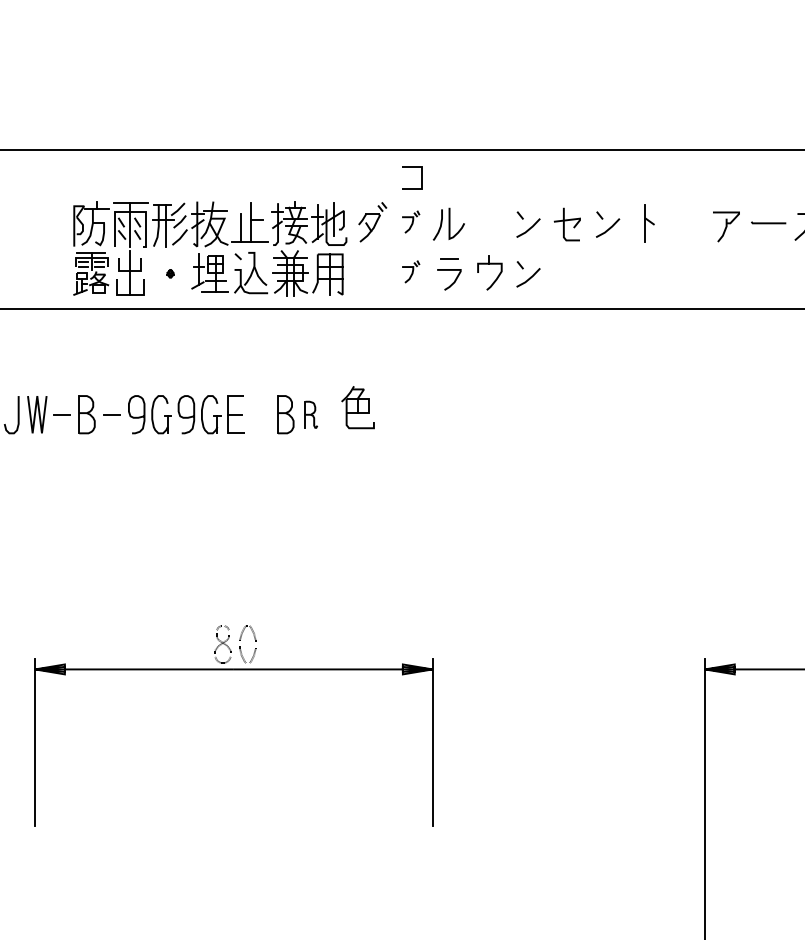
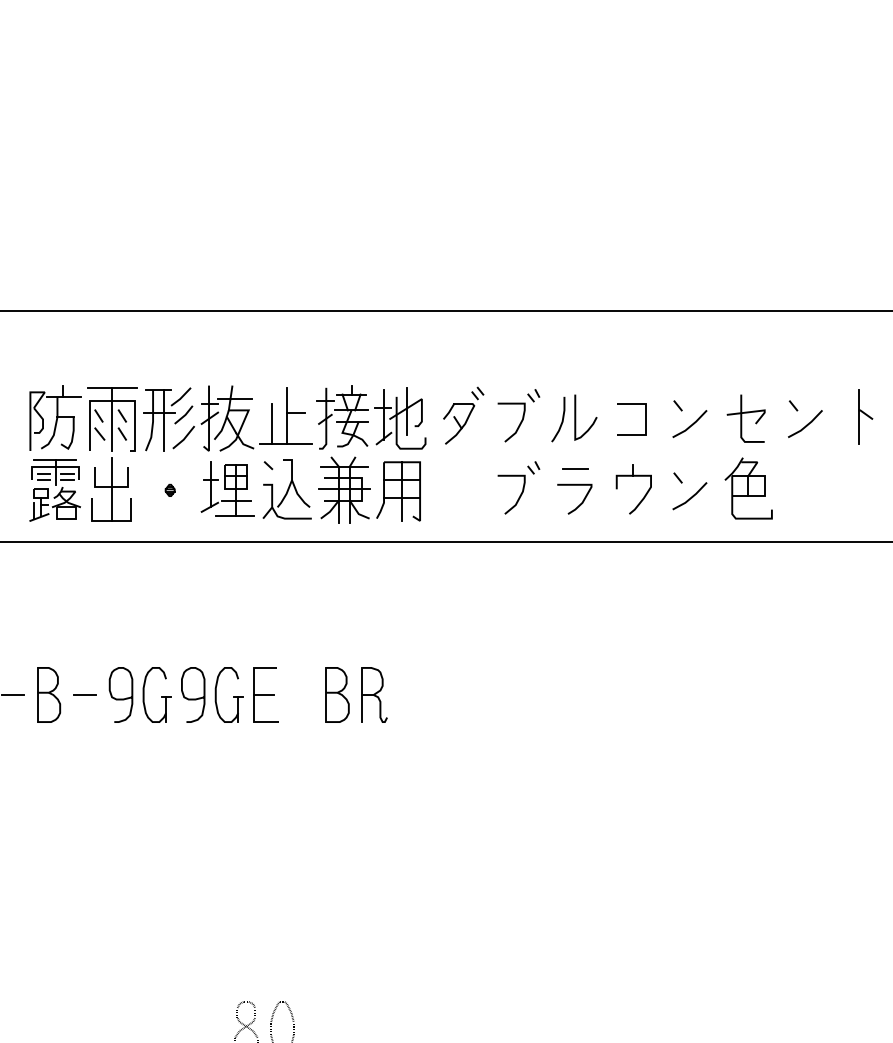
line: (421, 177) -> (644, 418), moved
part: (410, 221) -> (518, 414), size x1.67
part: (410, 271) -> (518, 487), size x1.67
part: (357, 407) -> (748, 488), moved
part: (311, 414) -> (374, 694), size x1.43

